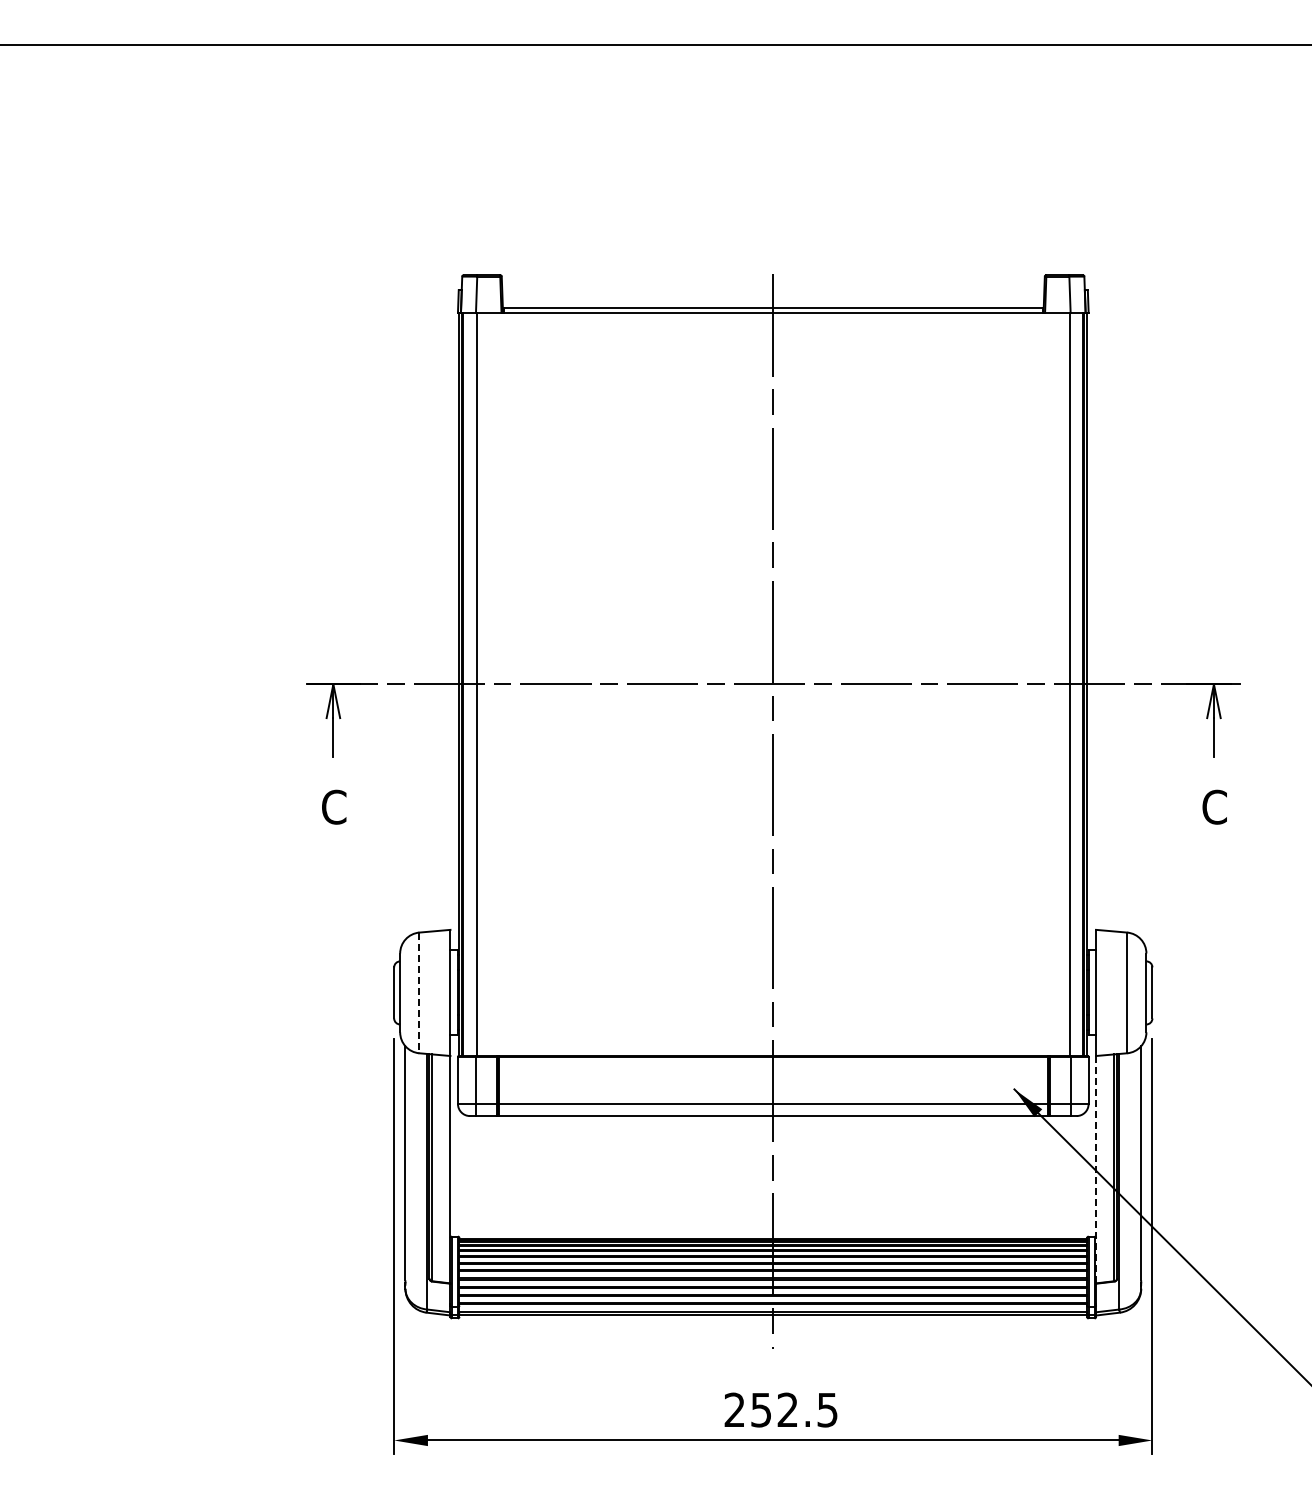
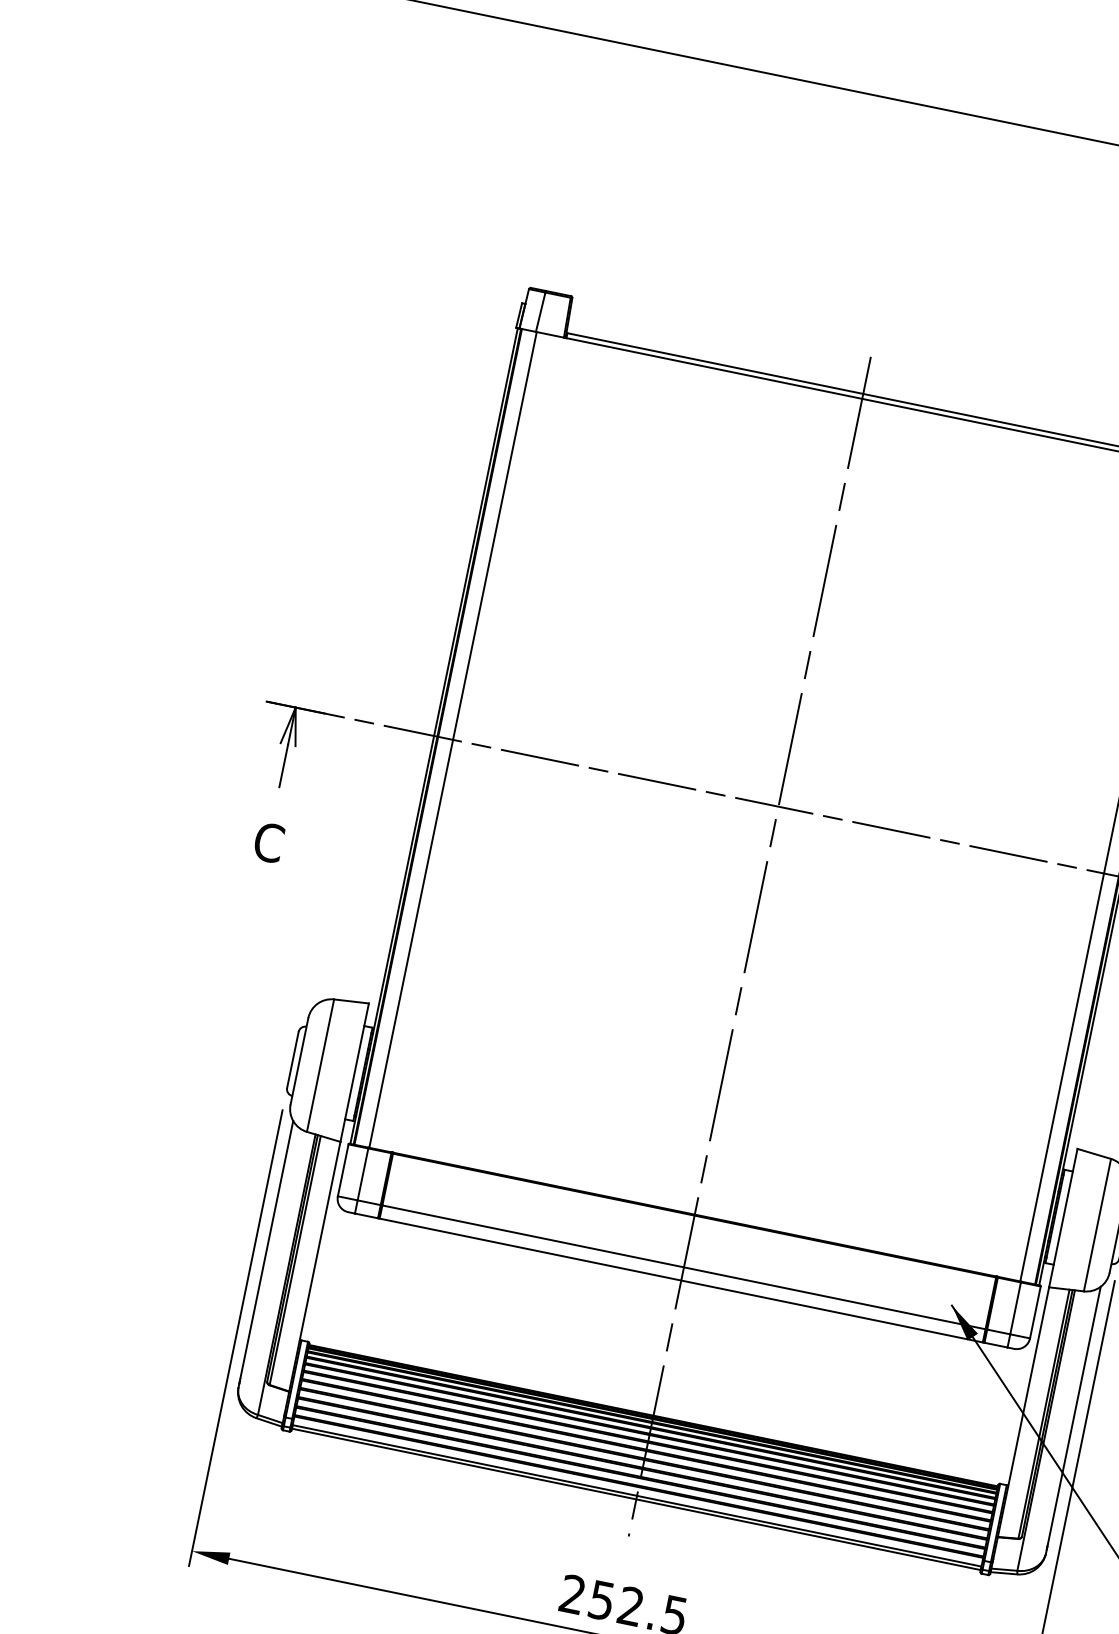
line: (419, 993) -> (320, 1066), dashed -> solid
line: (1096, 1169) -> (1023, 1411), dashed -> solid

